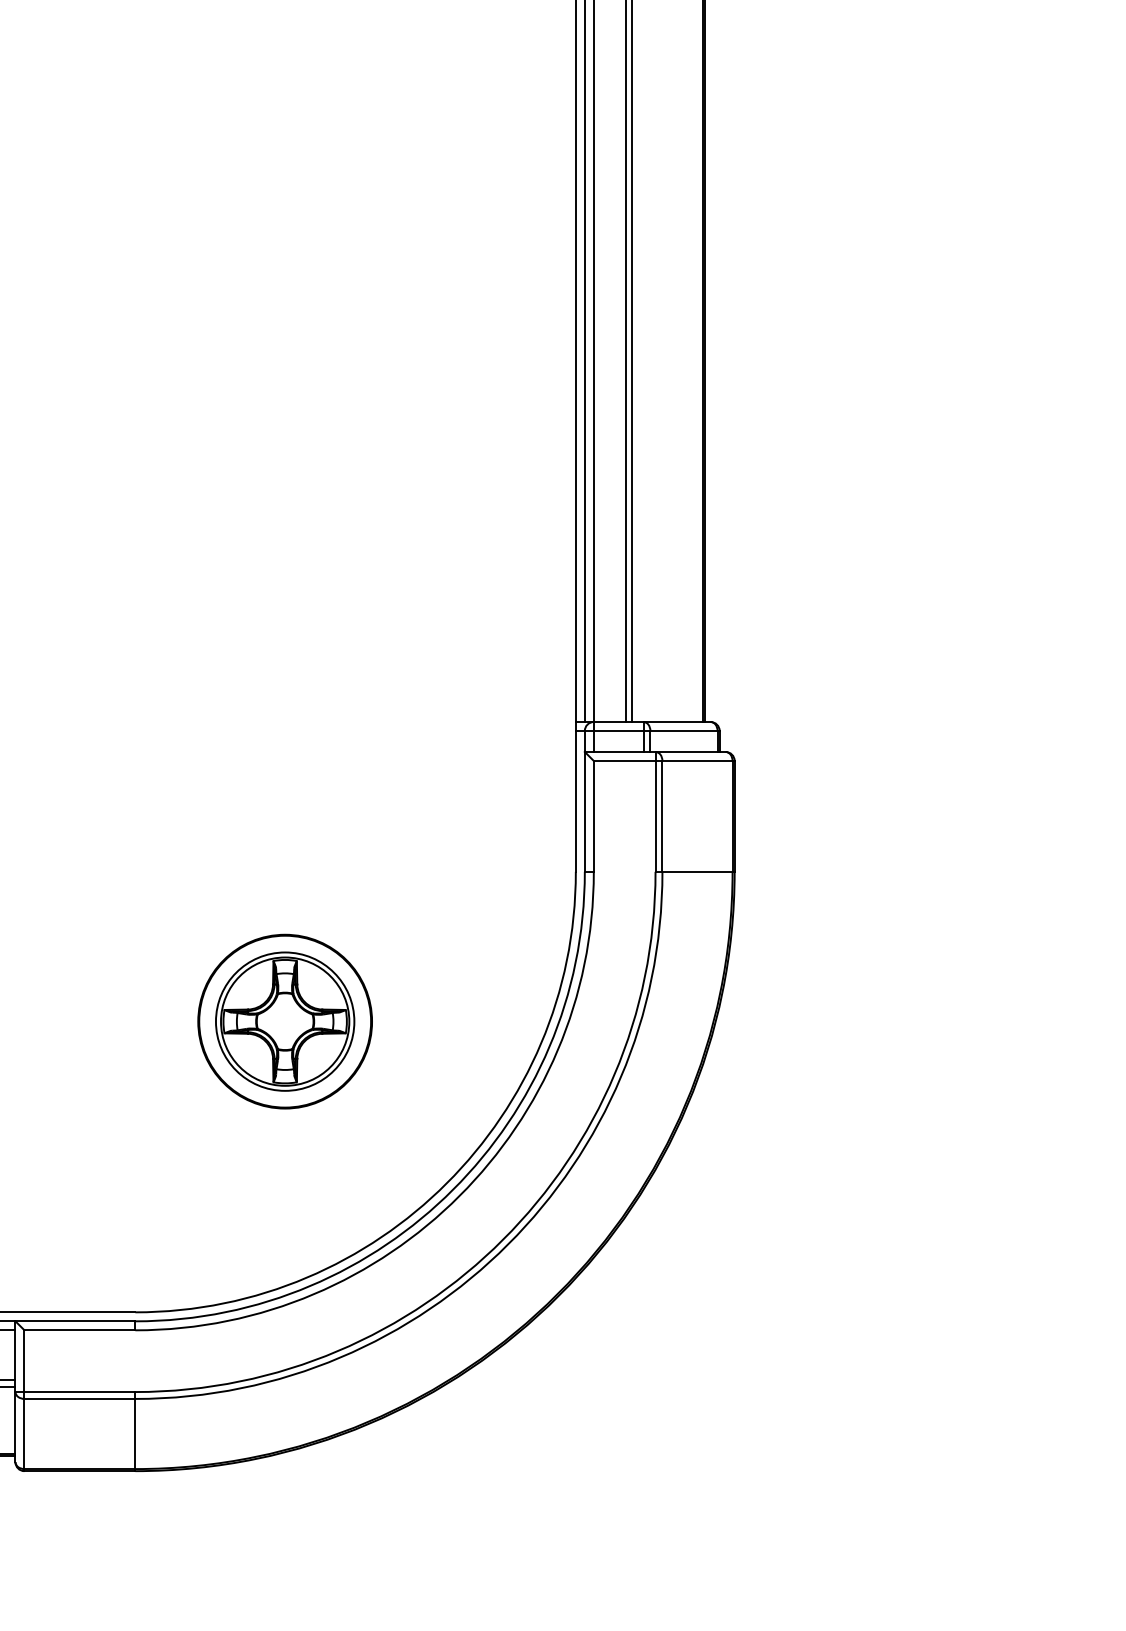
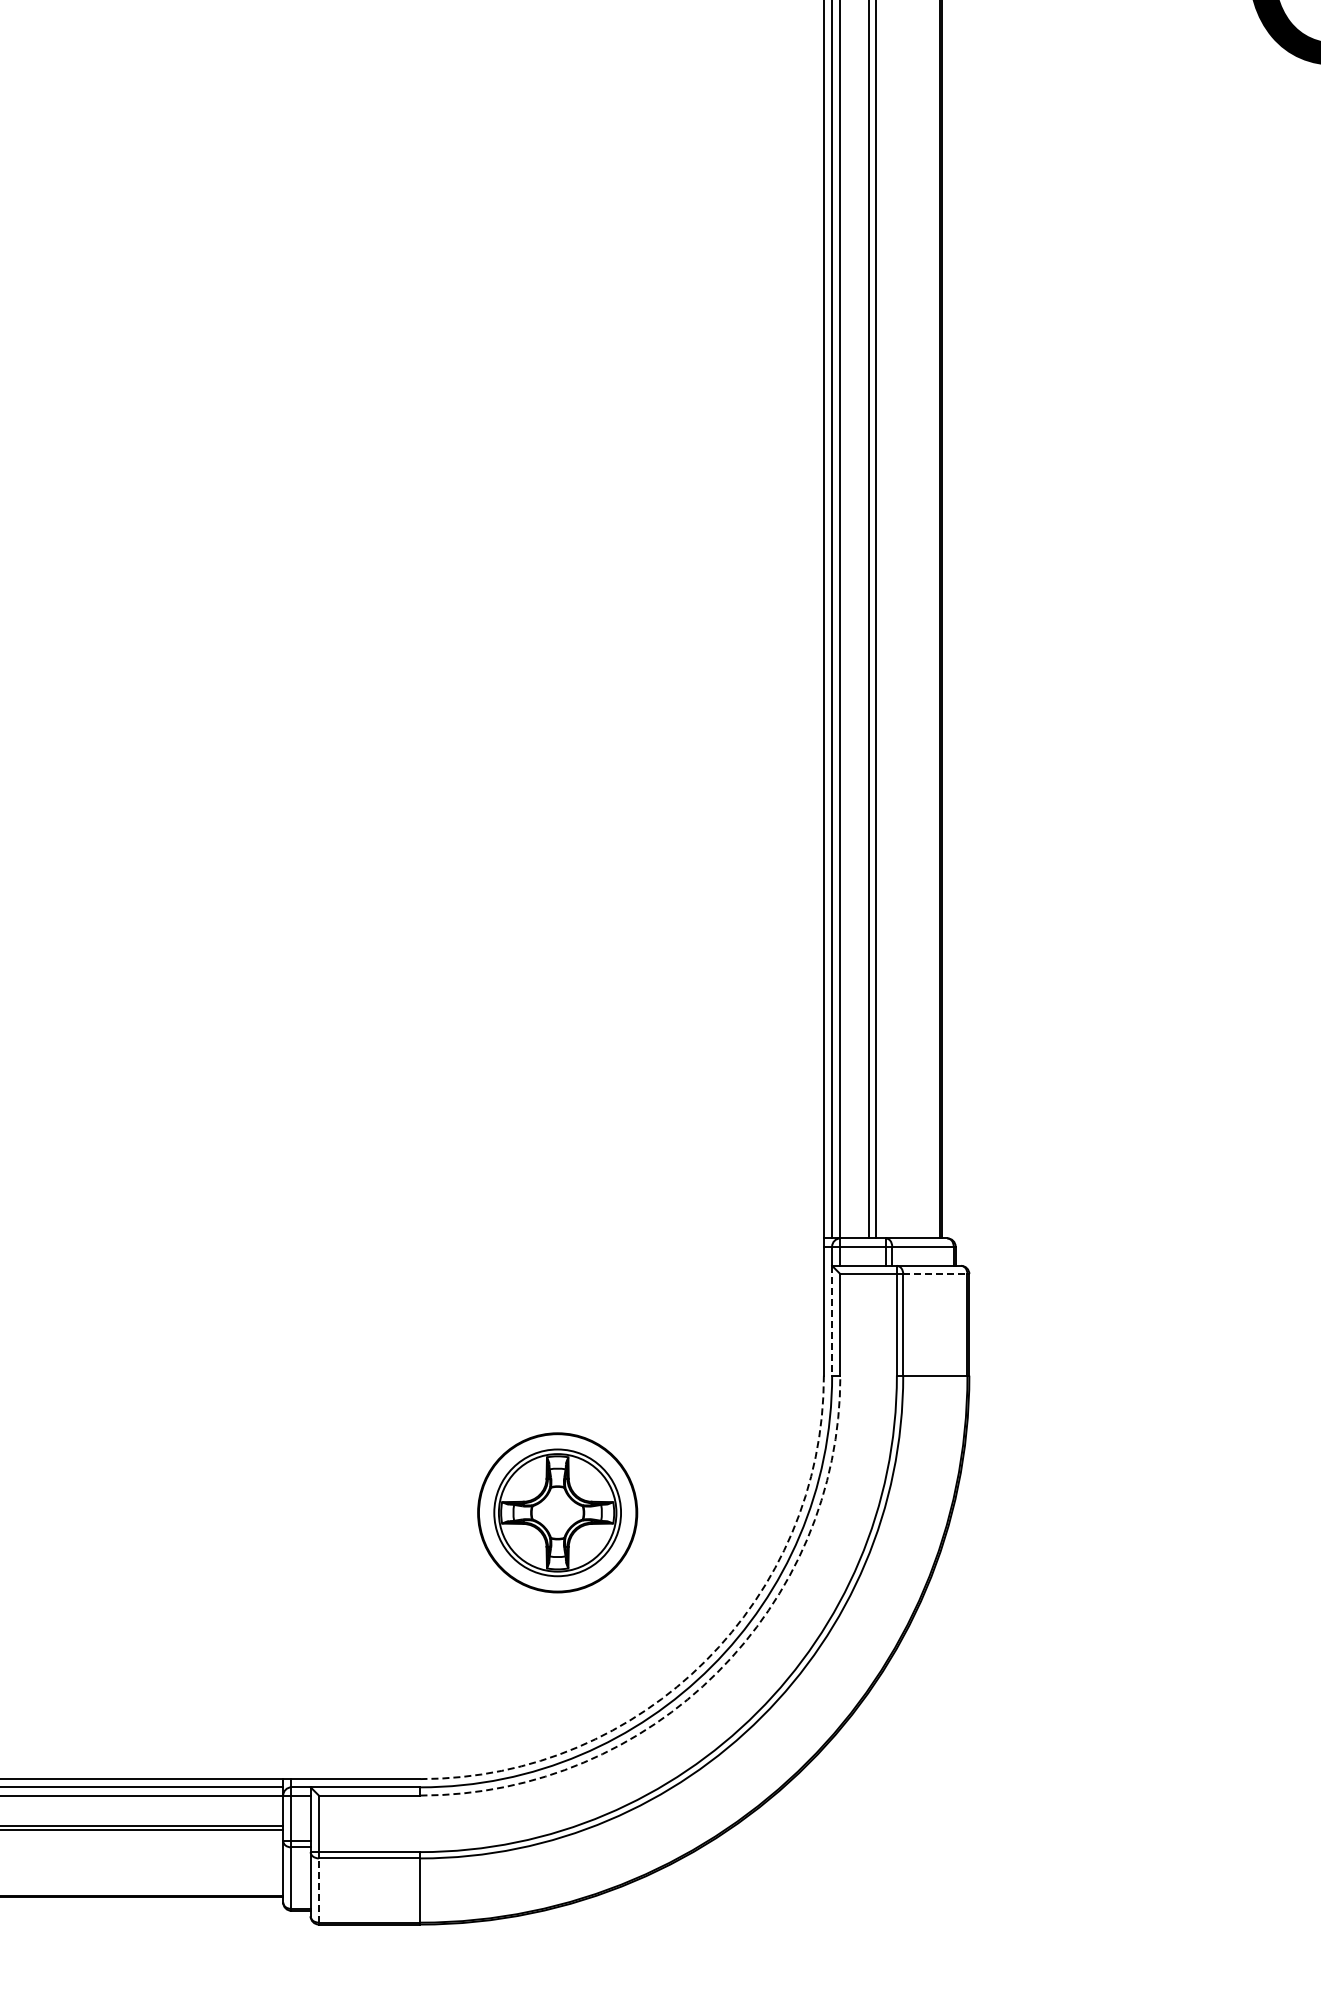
line: (697, 761) -> (935, 1274), solid -> dashed
line: (585, 811) -> (832, 1320), solid -> dashed
arc: (446, 1182) -> (705, 1660), solid -> dashed
arc: (459, 1195) -> (717, 1672), solid -> dashed
line: (24, 1433) -> (318, 1890), solid -> dashed

